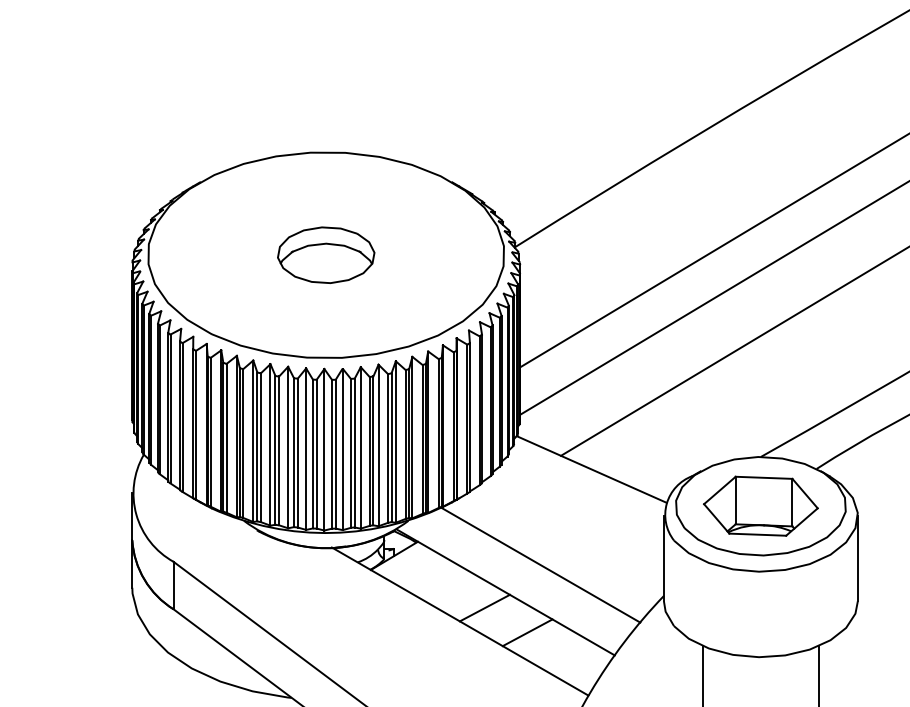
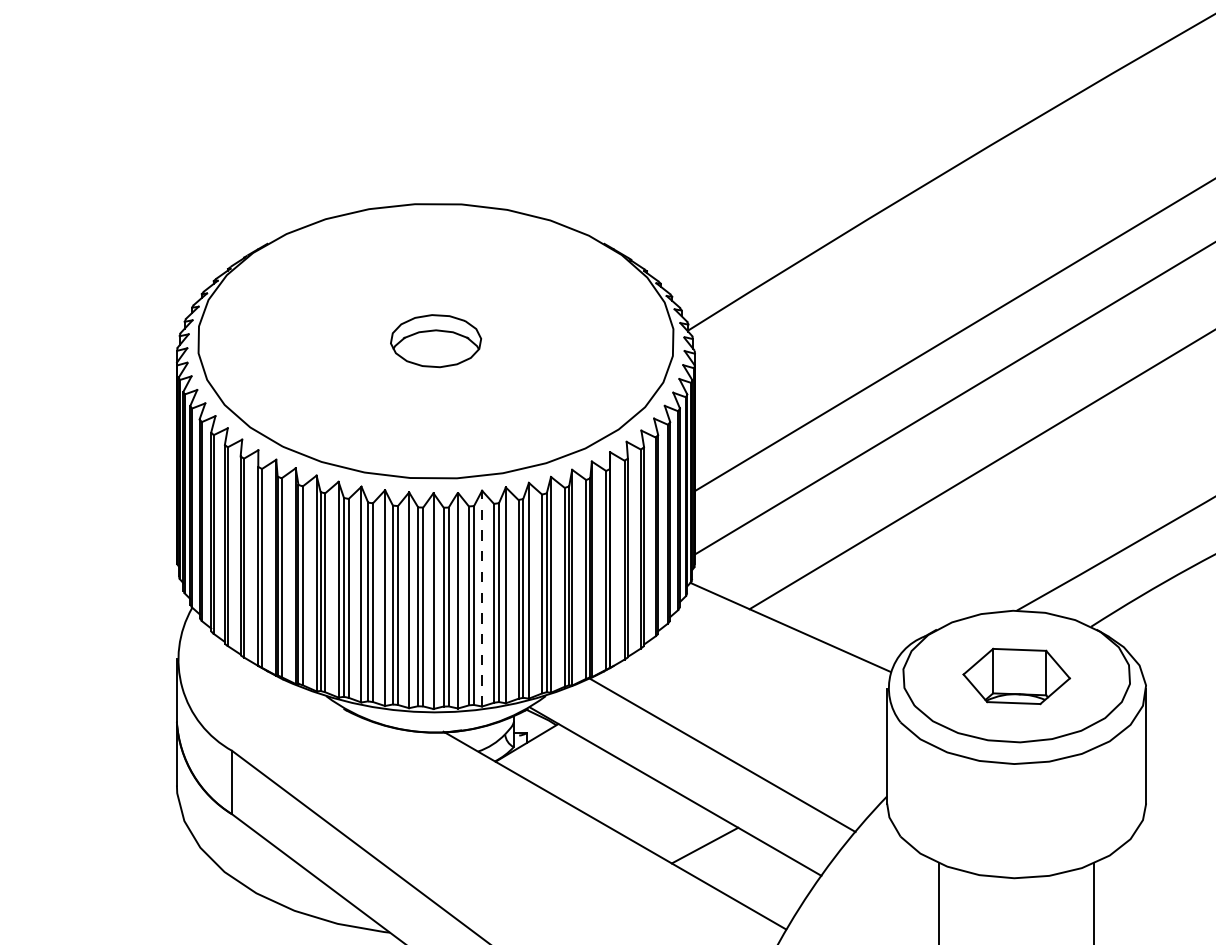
part: (326, 254) -> (436, 340), size x0.7
line: (360, 447) -> (481, 598), solid -> dashed
part: (760, 505) -> (1016, 675), size x0.7
line: (484, 607) -> (647, 811), removed

